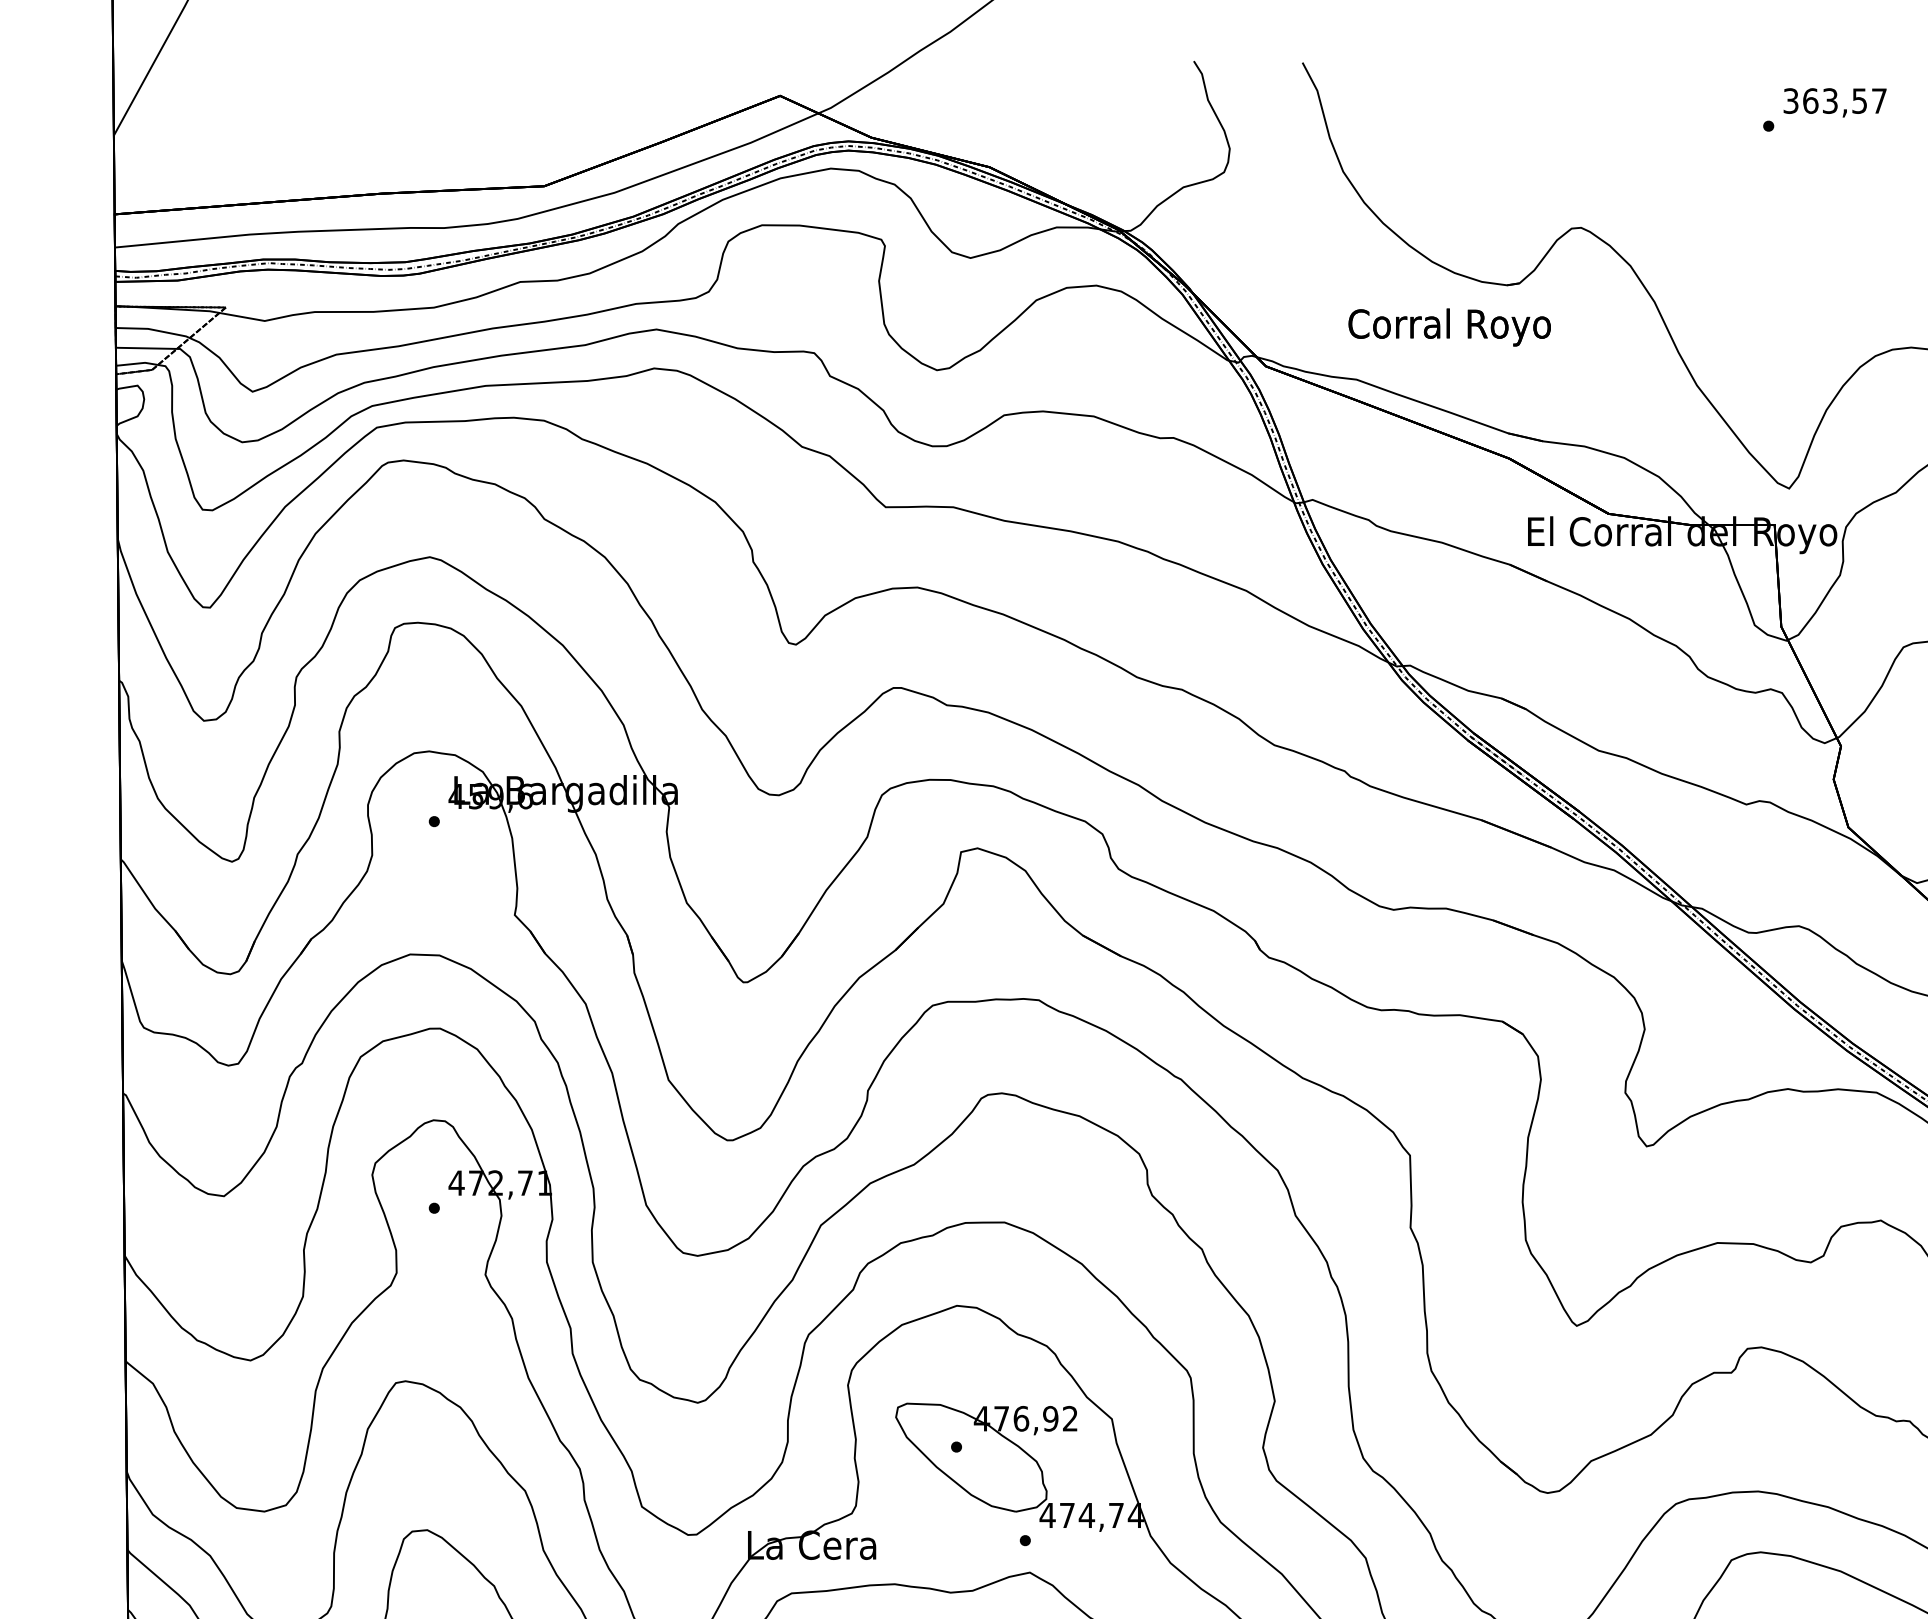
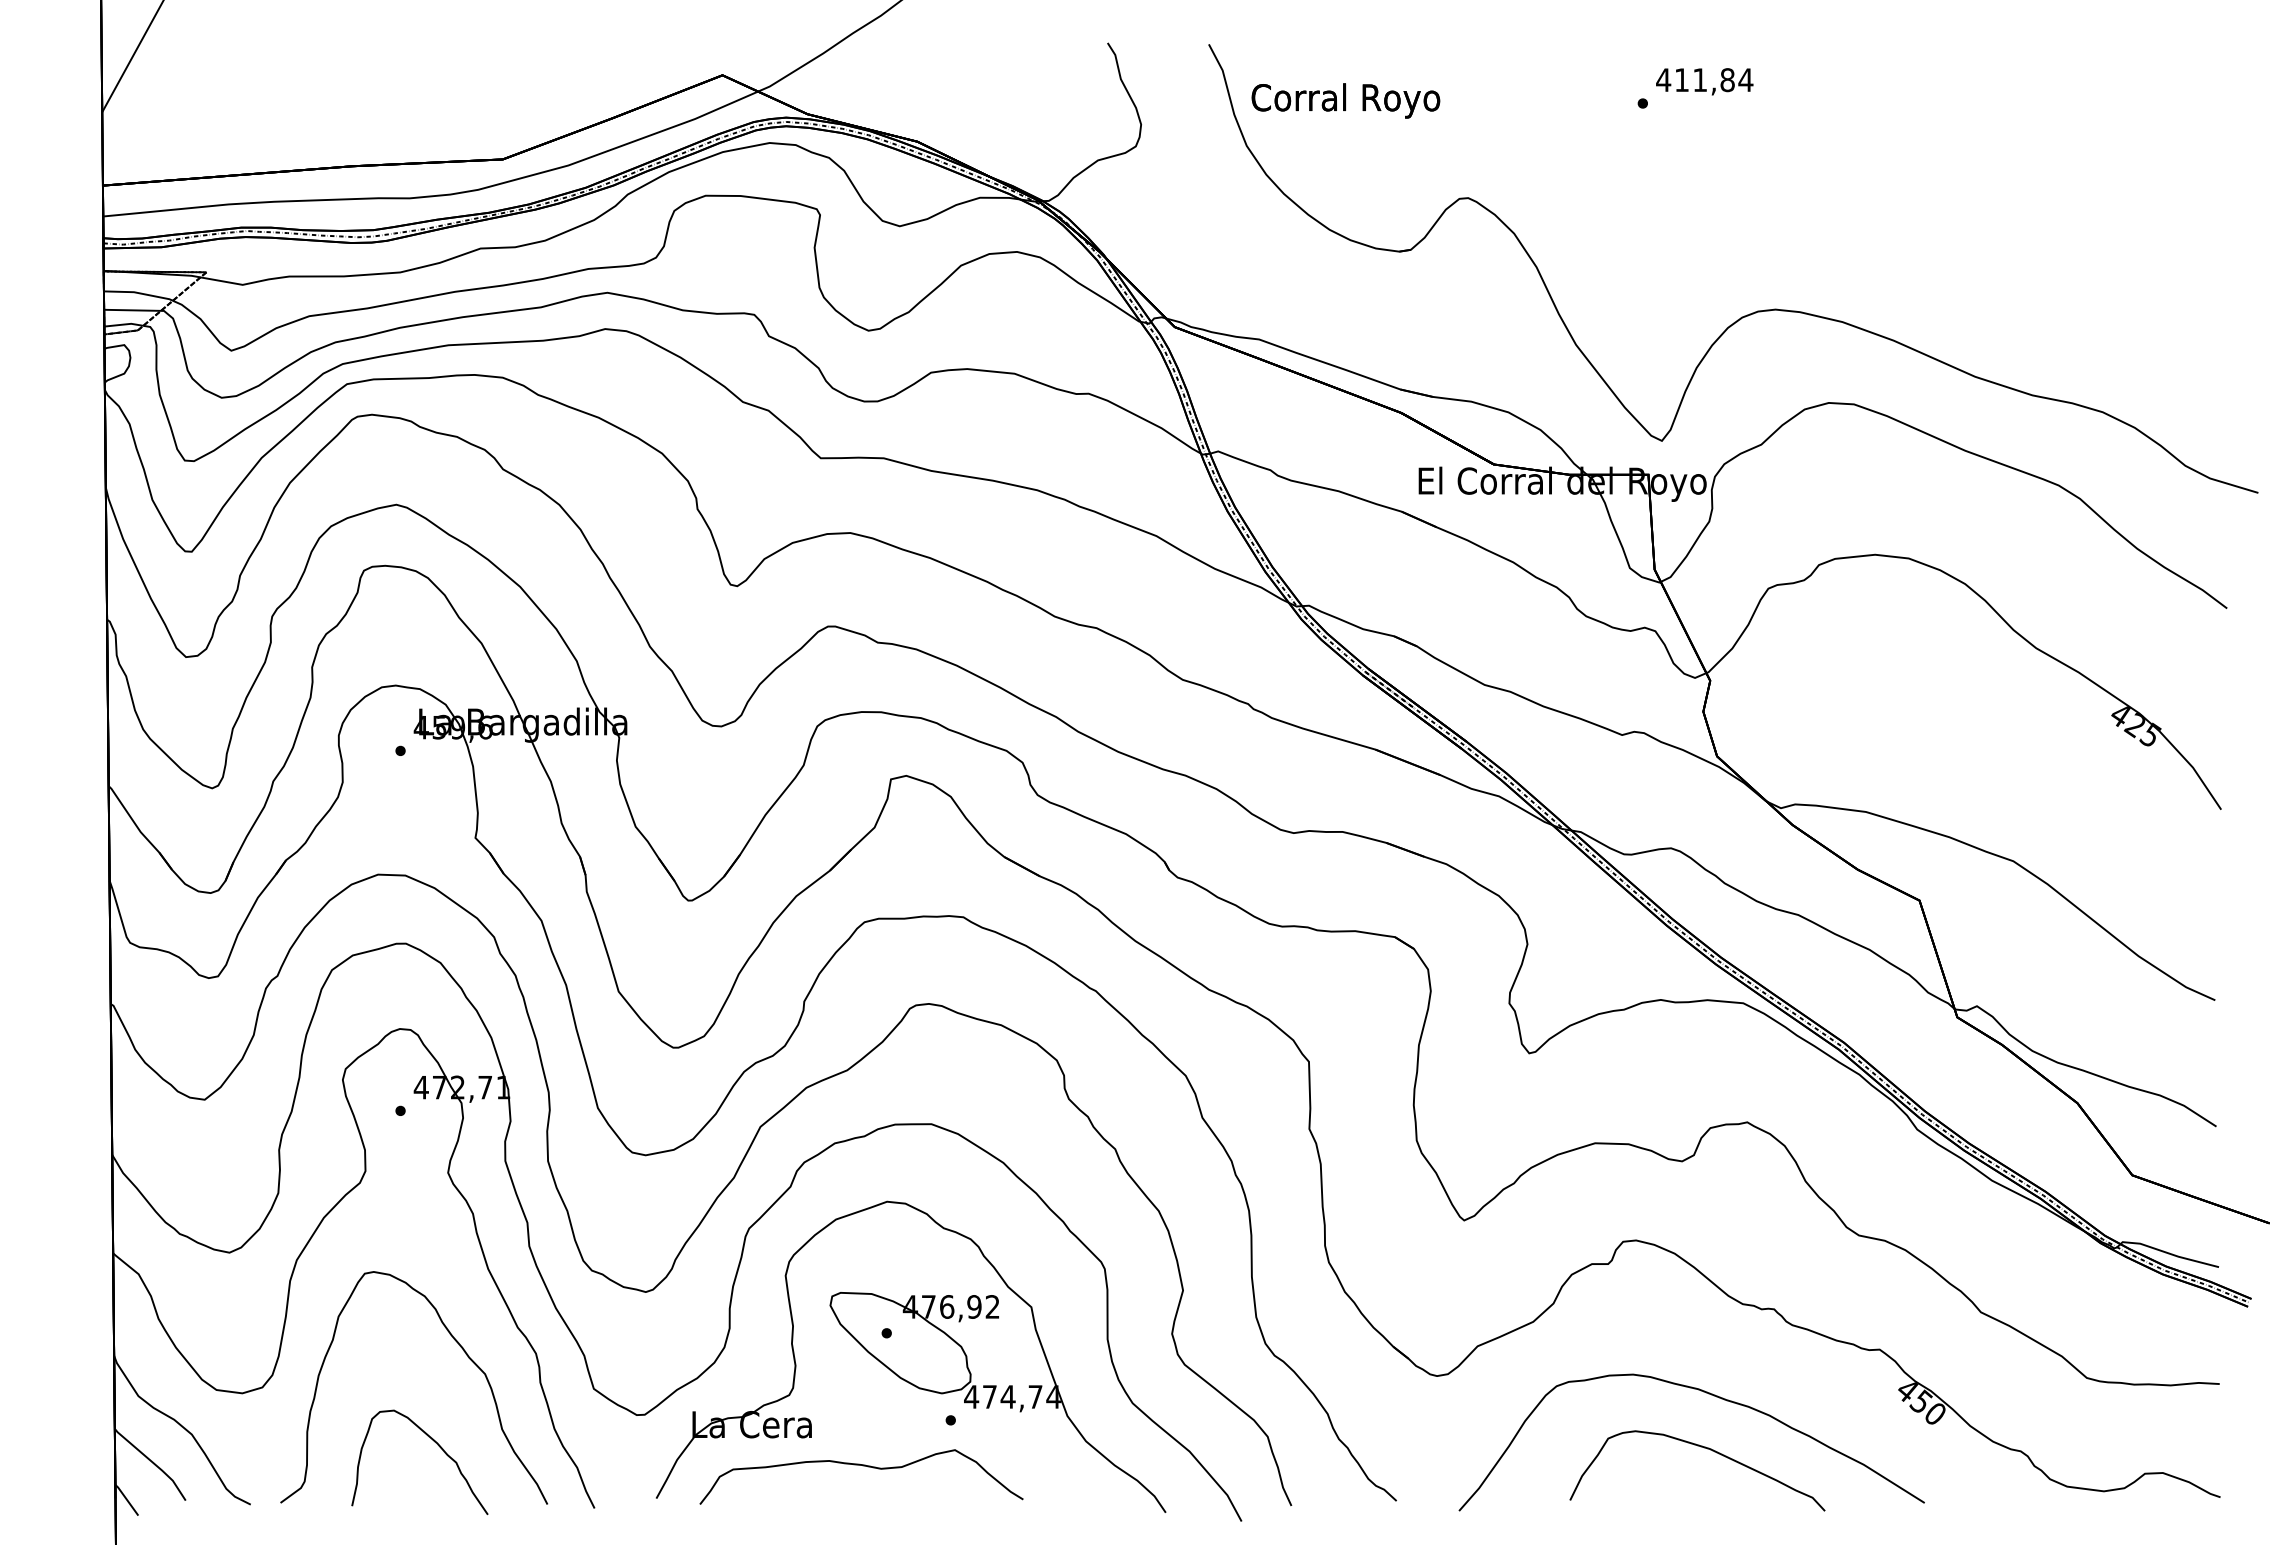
text: (1834, 101) -> (1704, 80), 363,57 -> 411,84
text: (1449, 327) -> (1345, 100), moved

